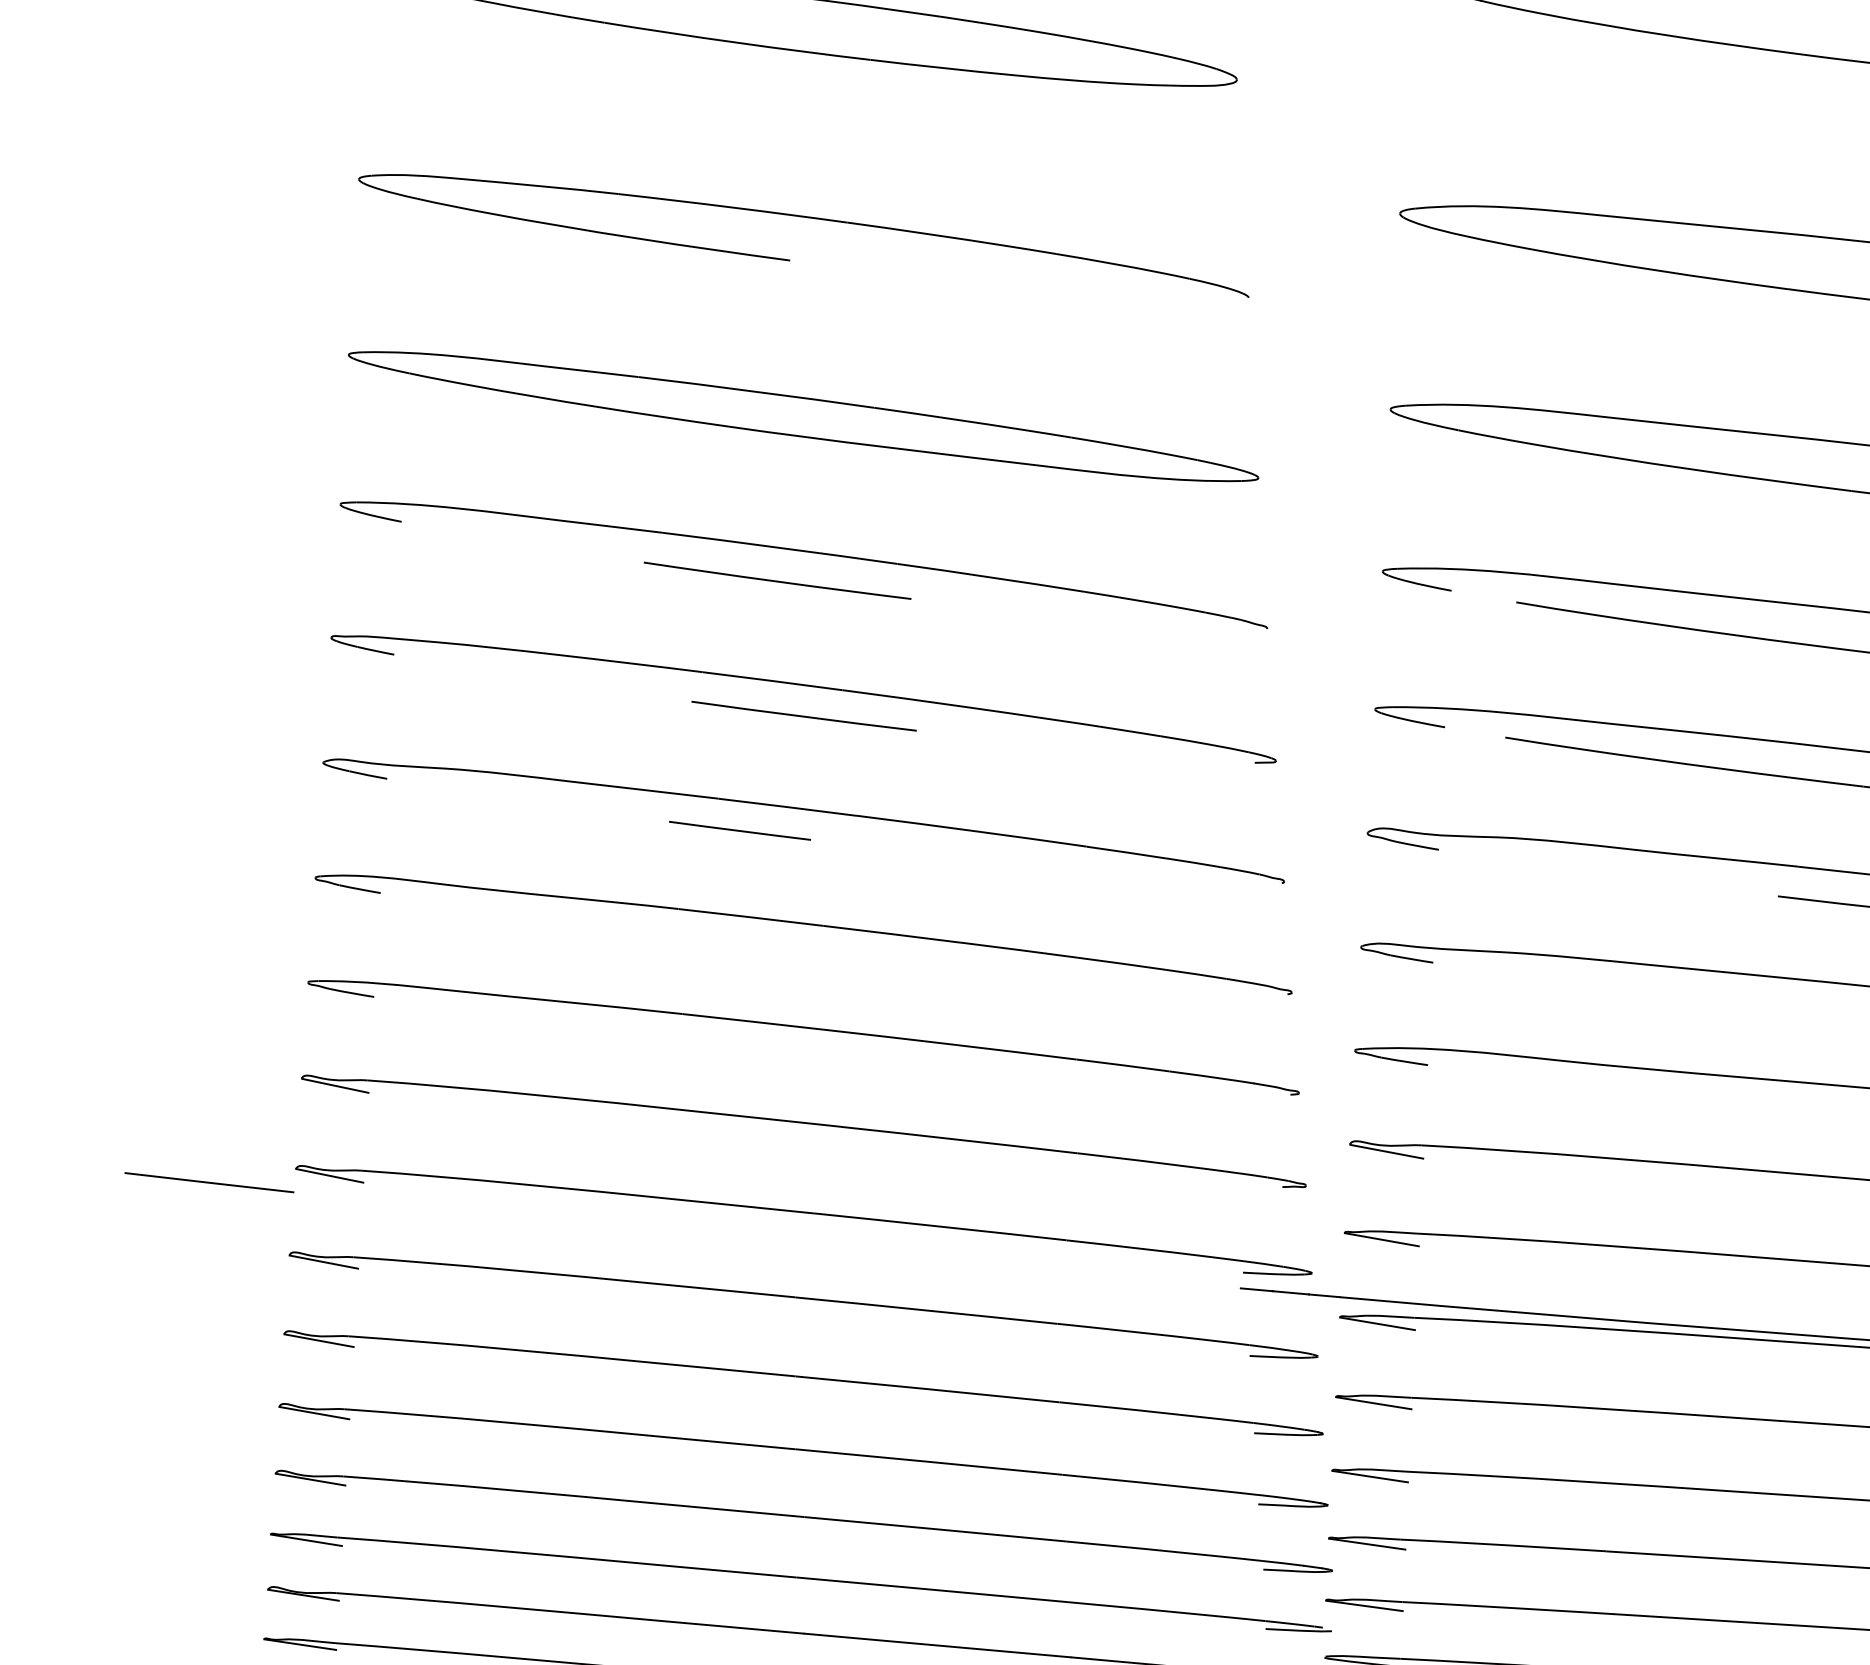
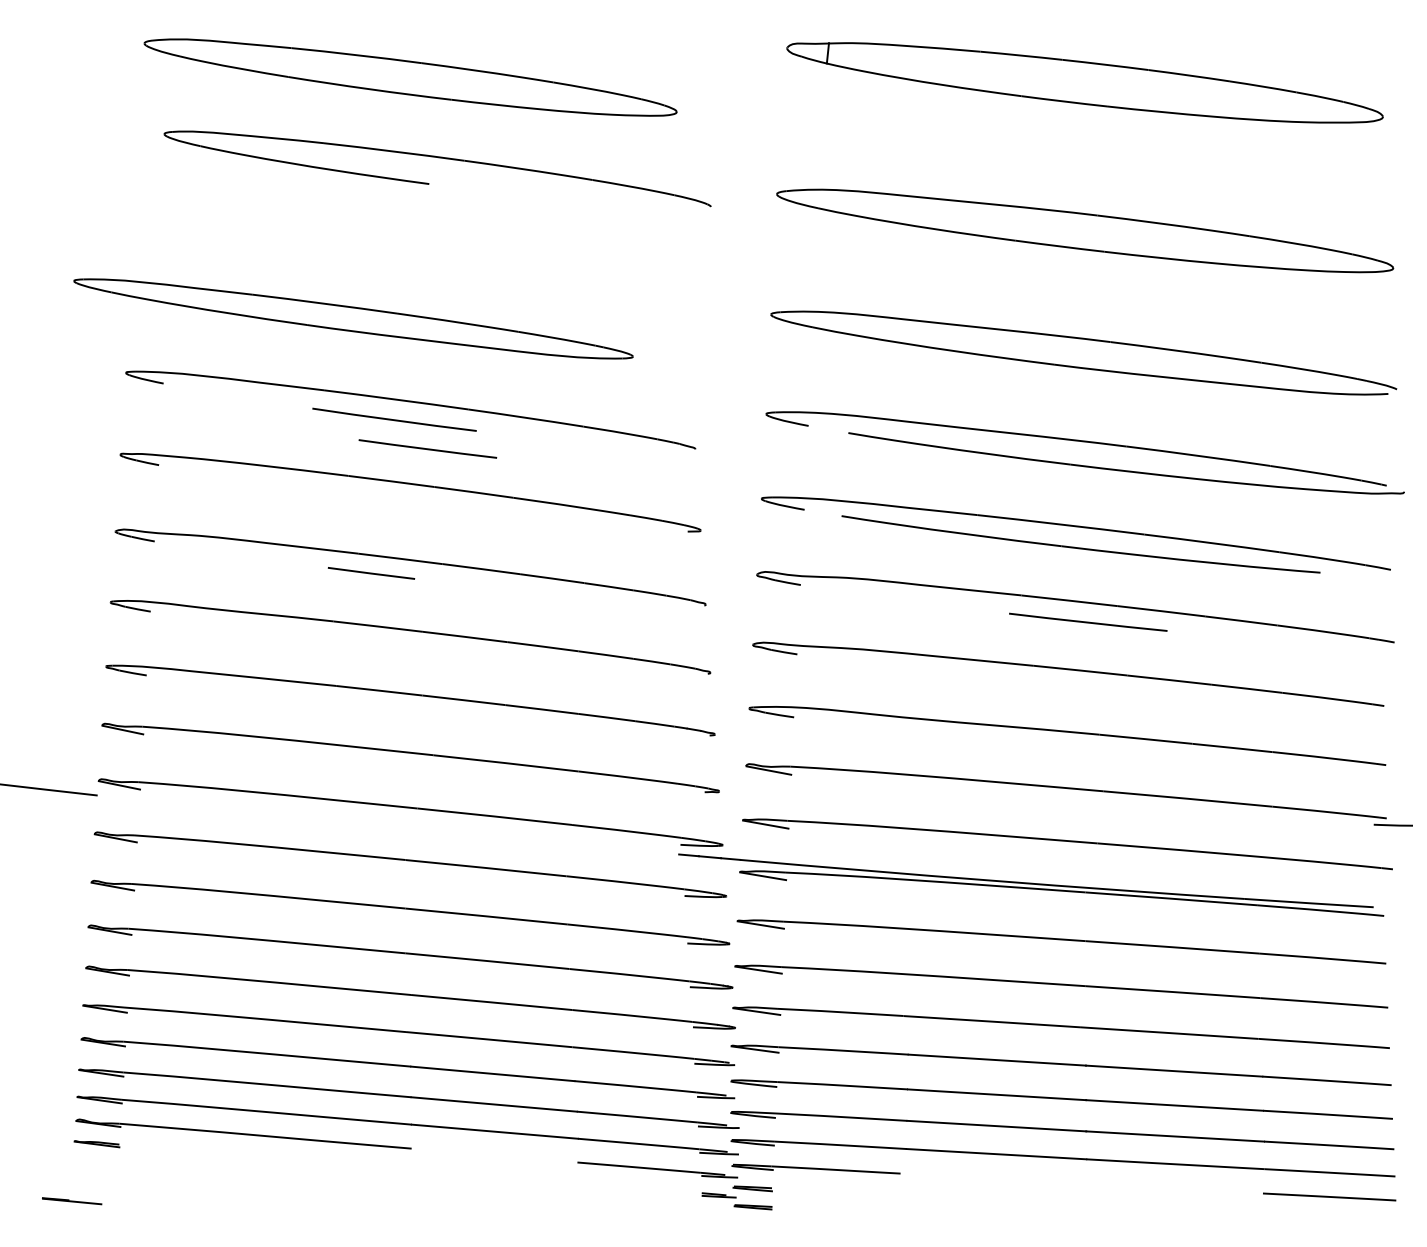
part: (805, 218) -> (438, 158), moved
part: (803, 415) -> (353, 318), moved
line: (803, 715) -> (427, 448), moved

